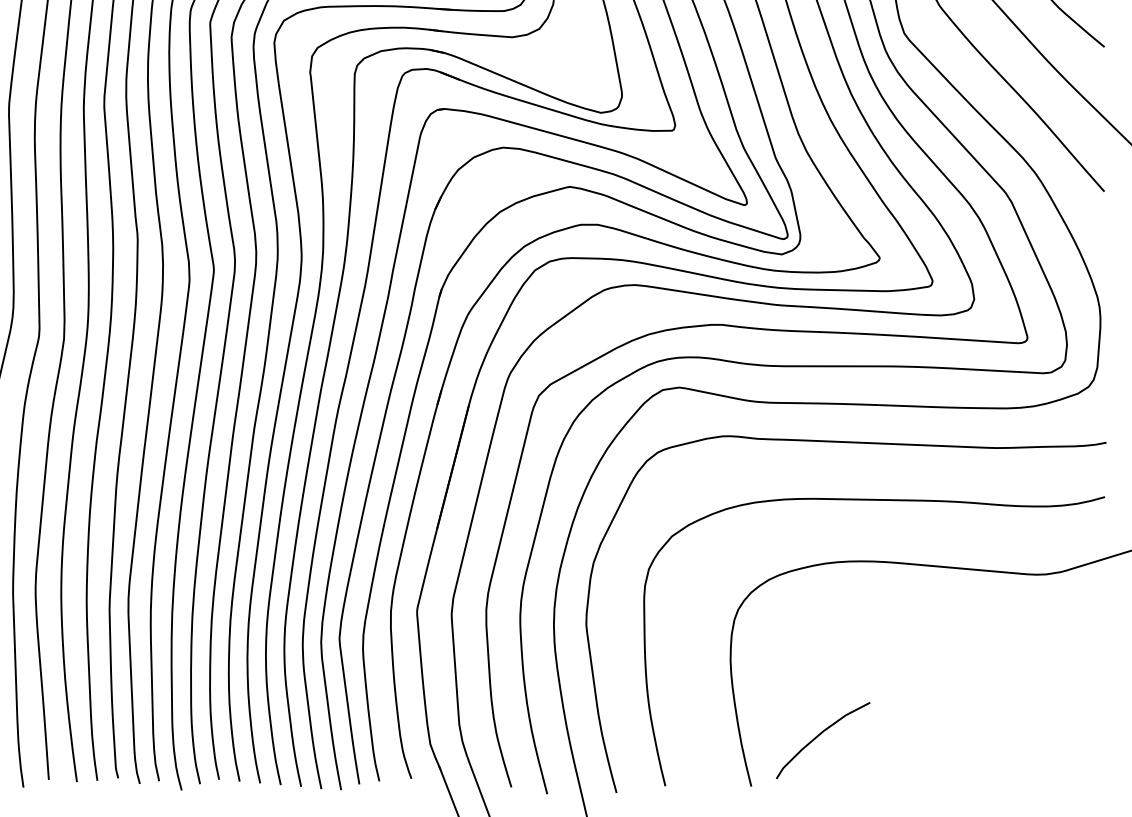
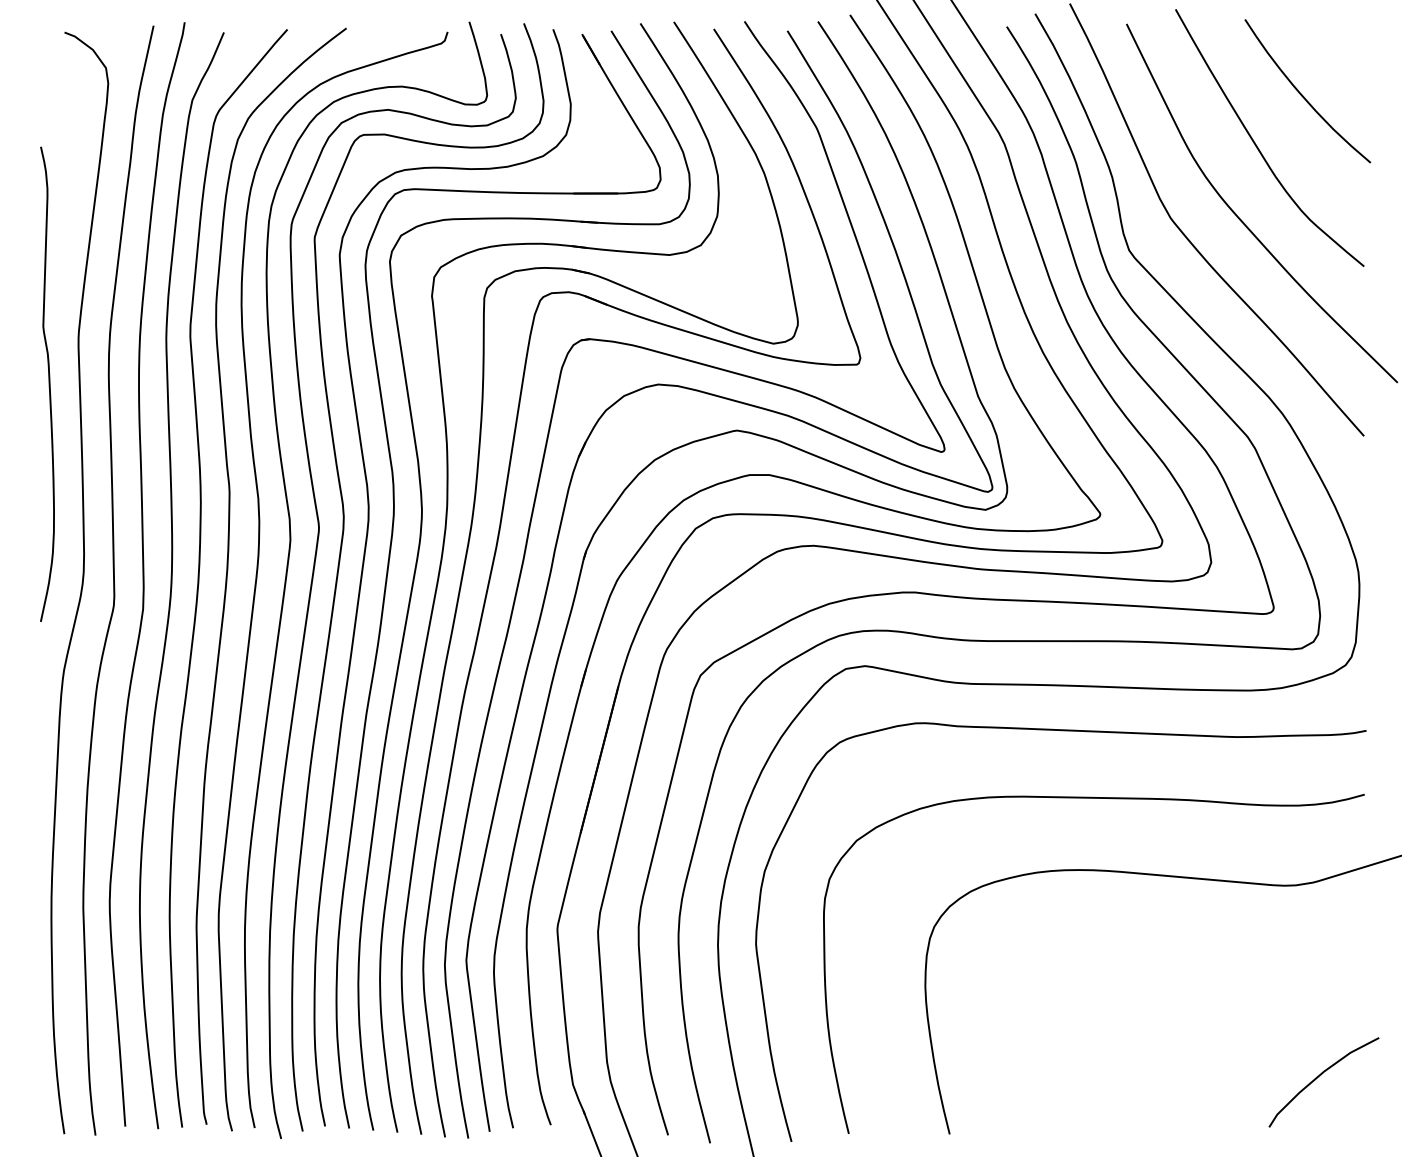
curve: (818, 736) -> (1318, 1077), moved

